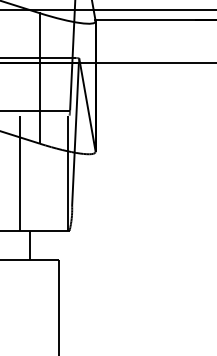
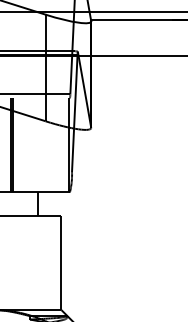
line: (20, 173) -> (29, 145), removed

